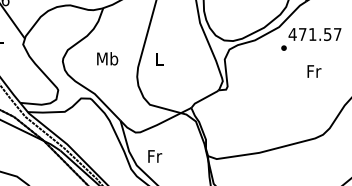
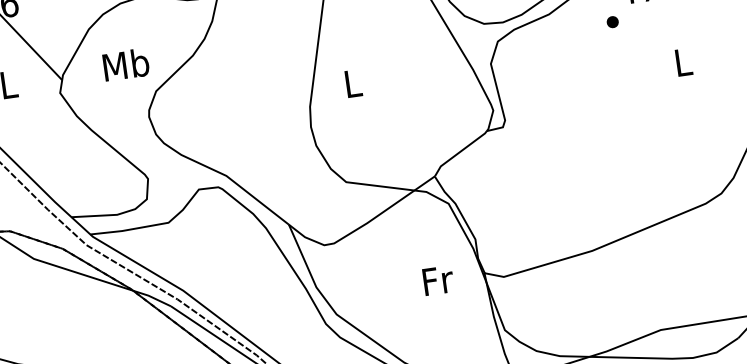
text: (107, 58) -> (125, 64), moved
text: (314, 71) -> (684, 62), Fr -> L
text: (155, 156) -> (439, 280), moved

